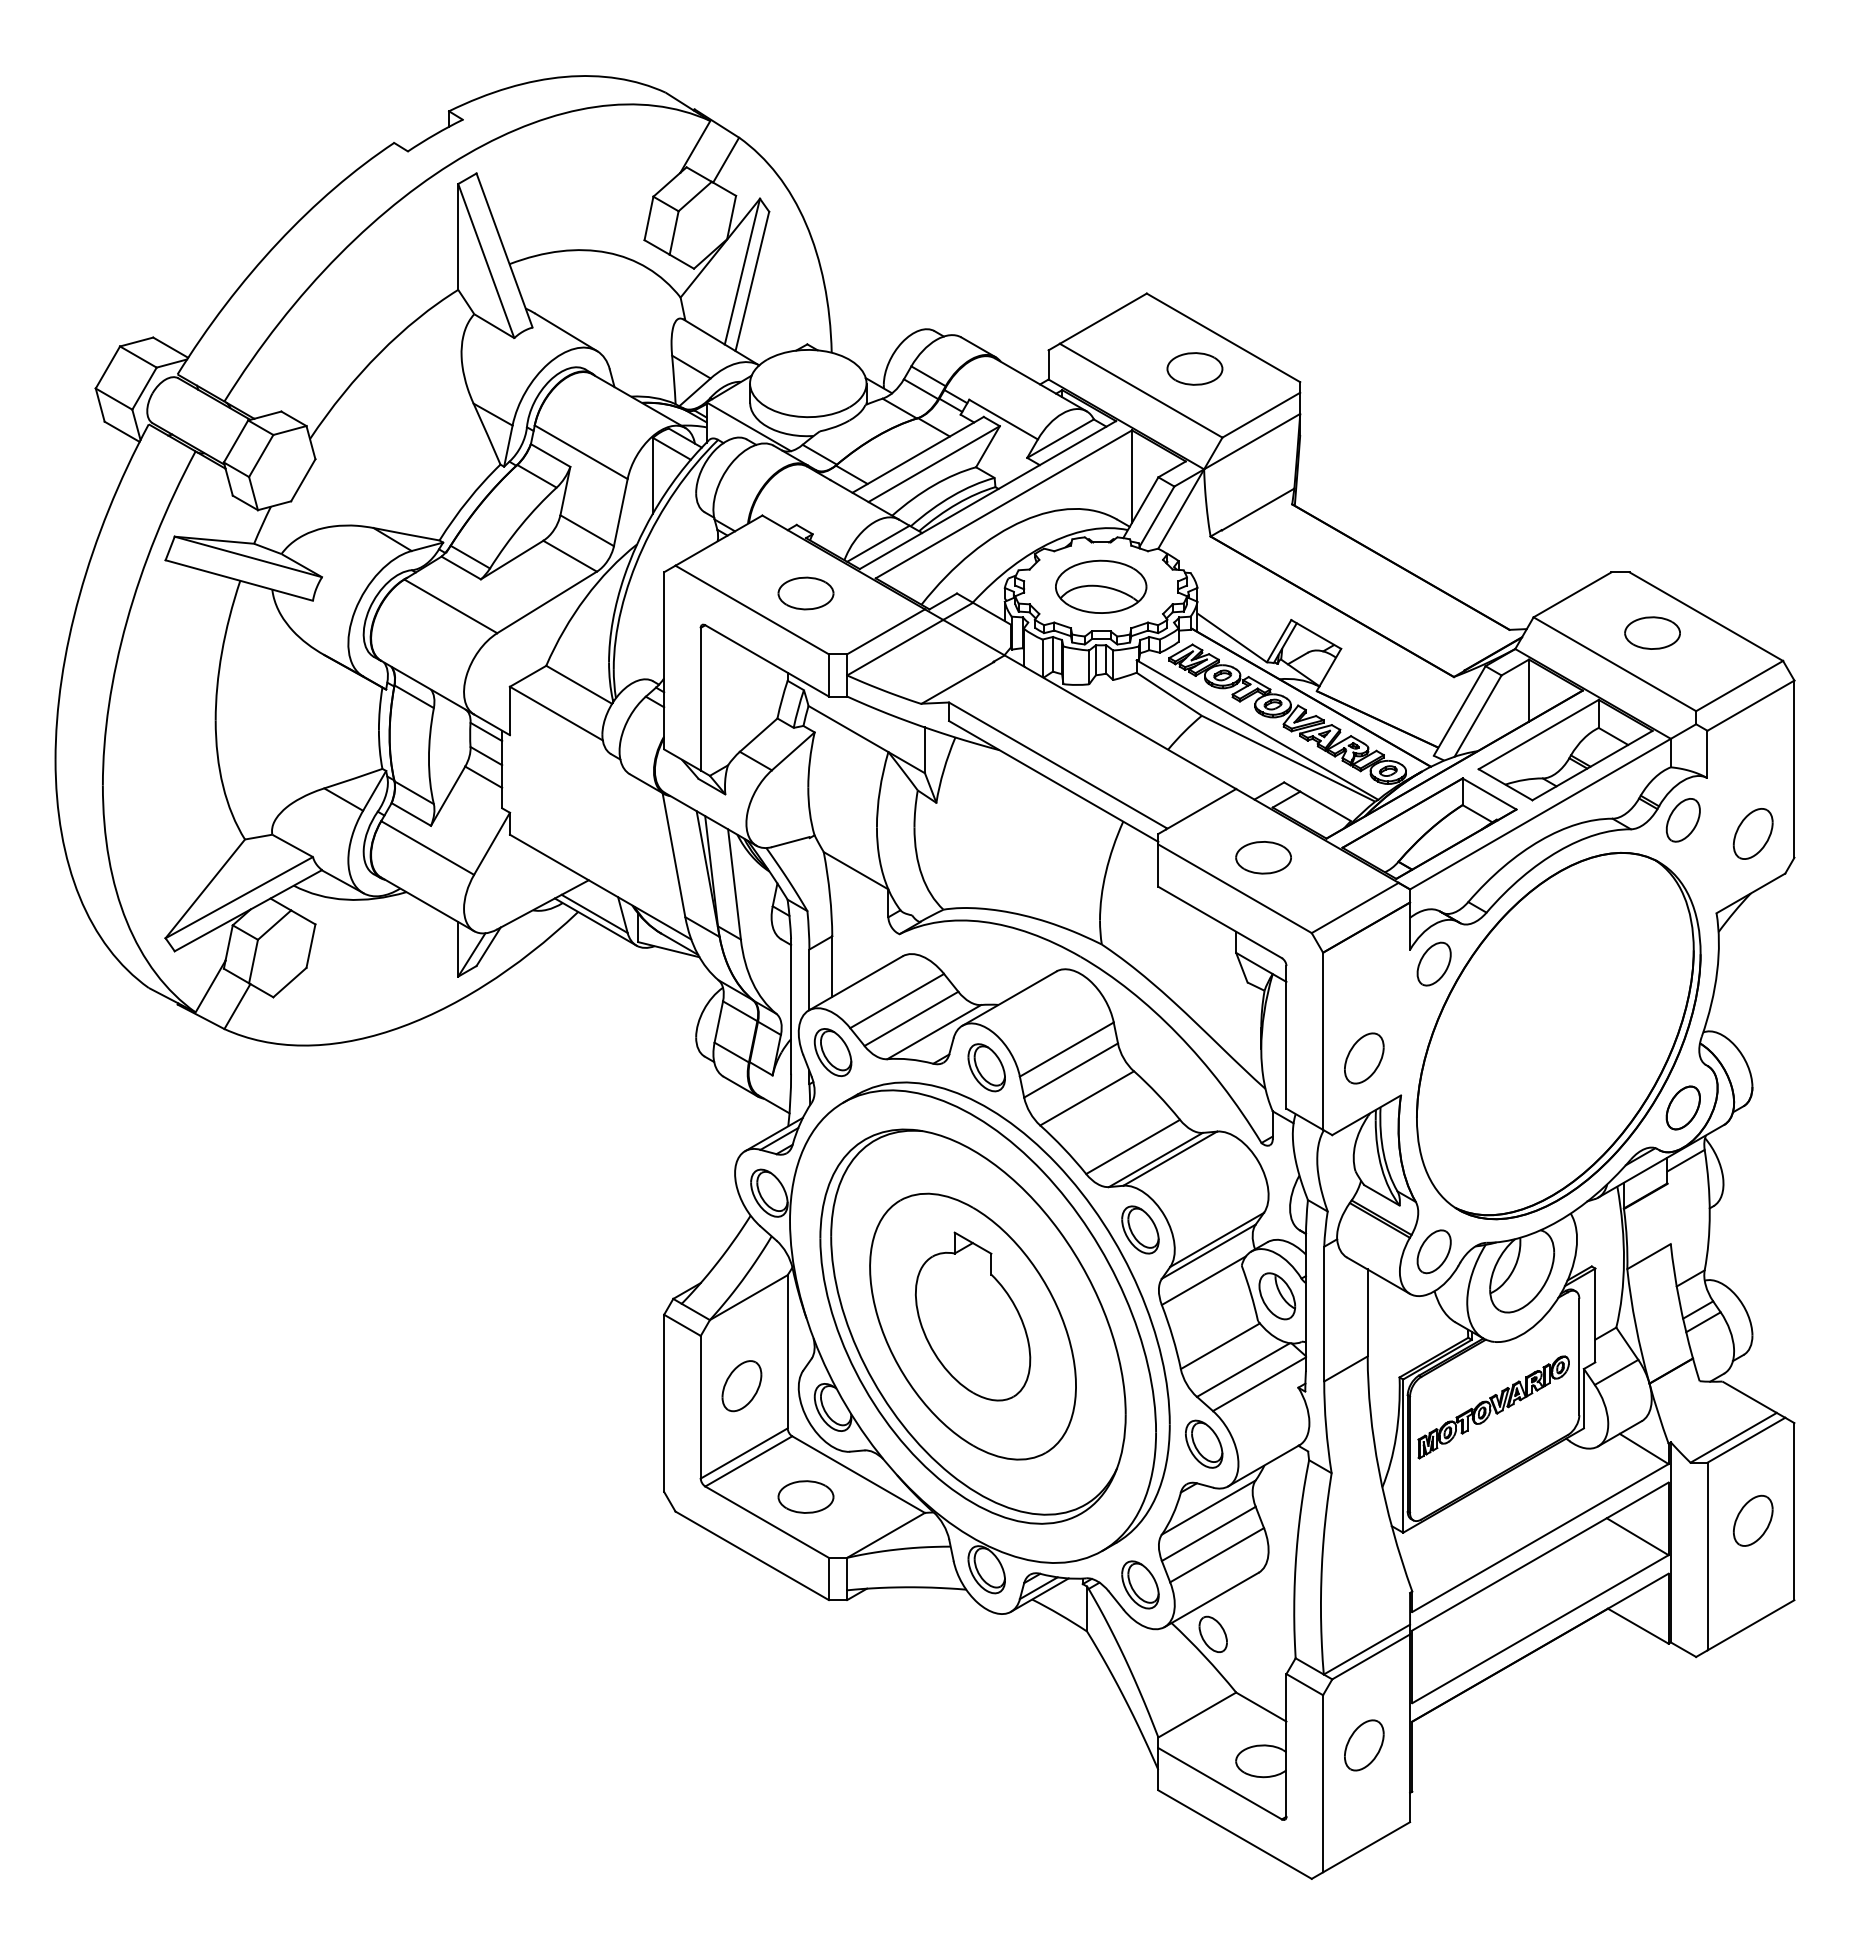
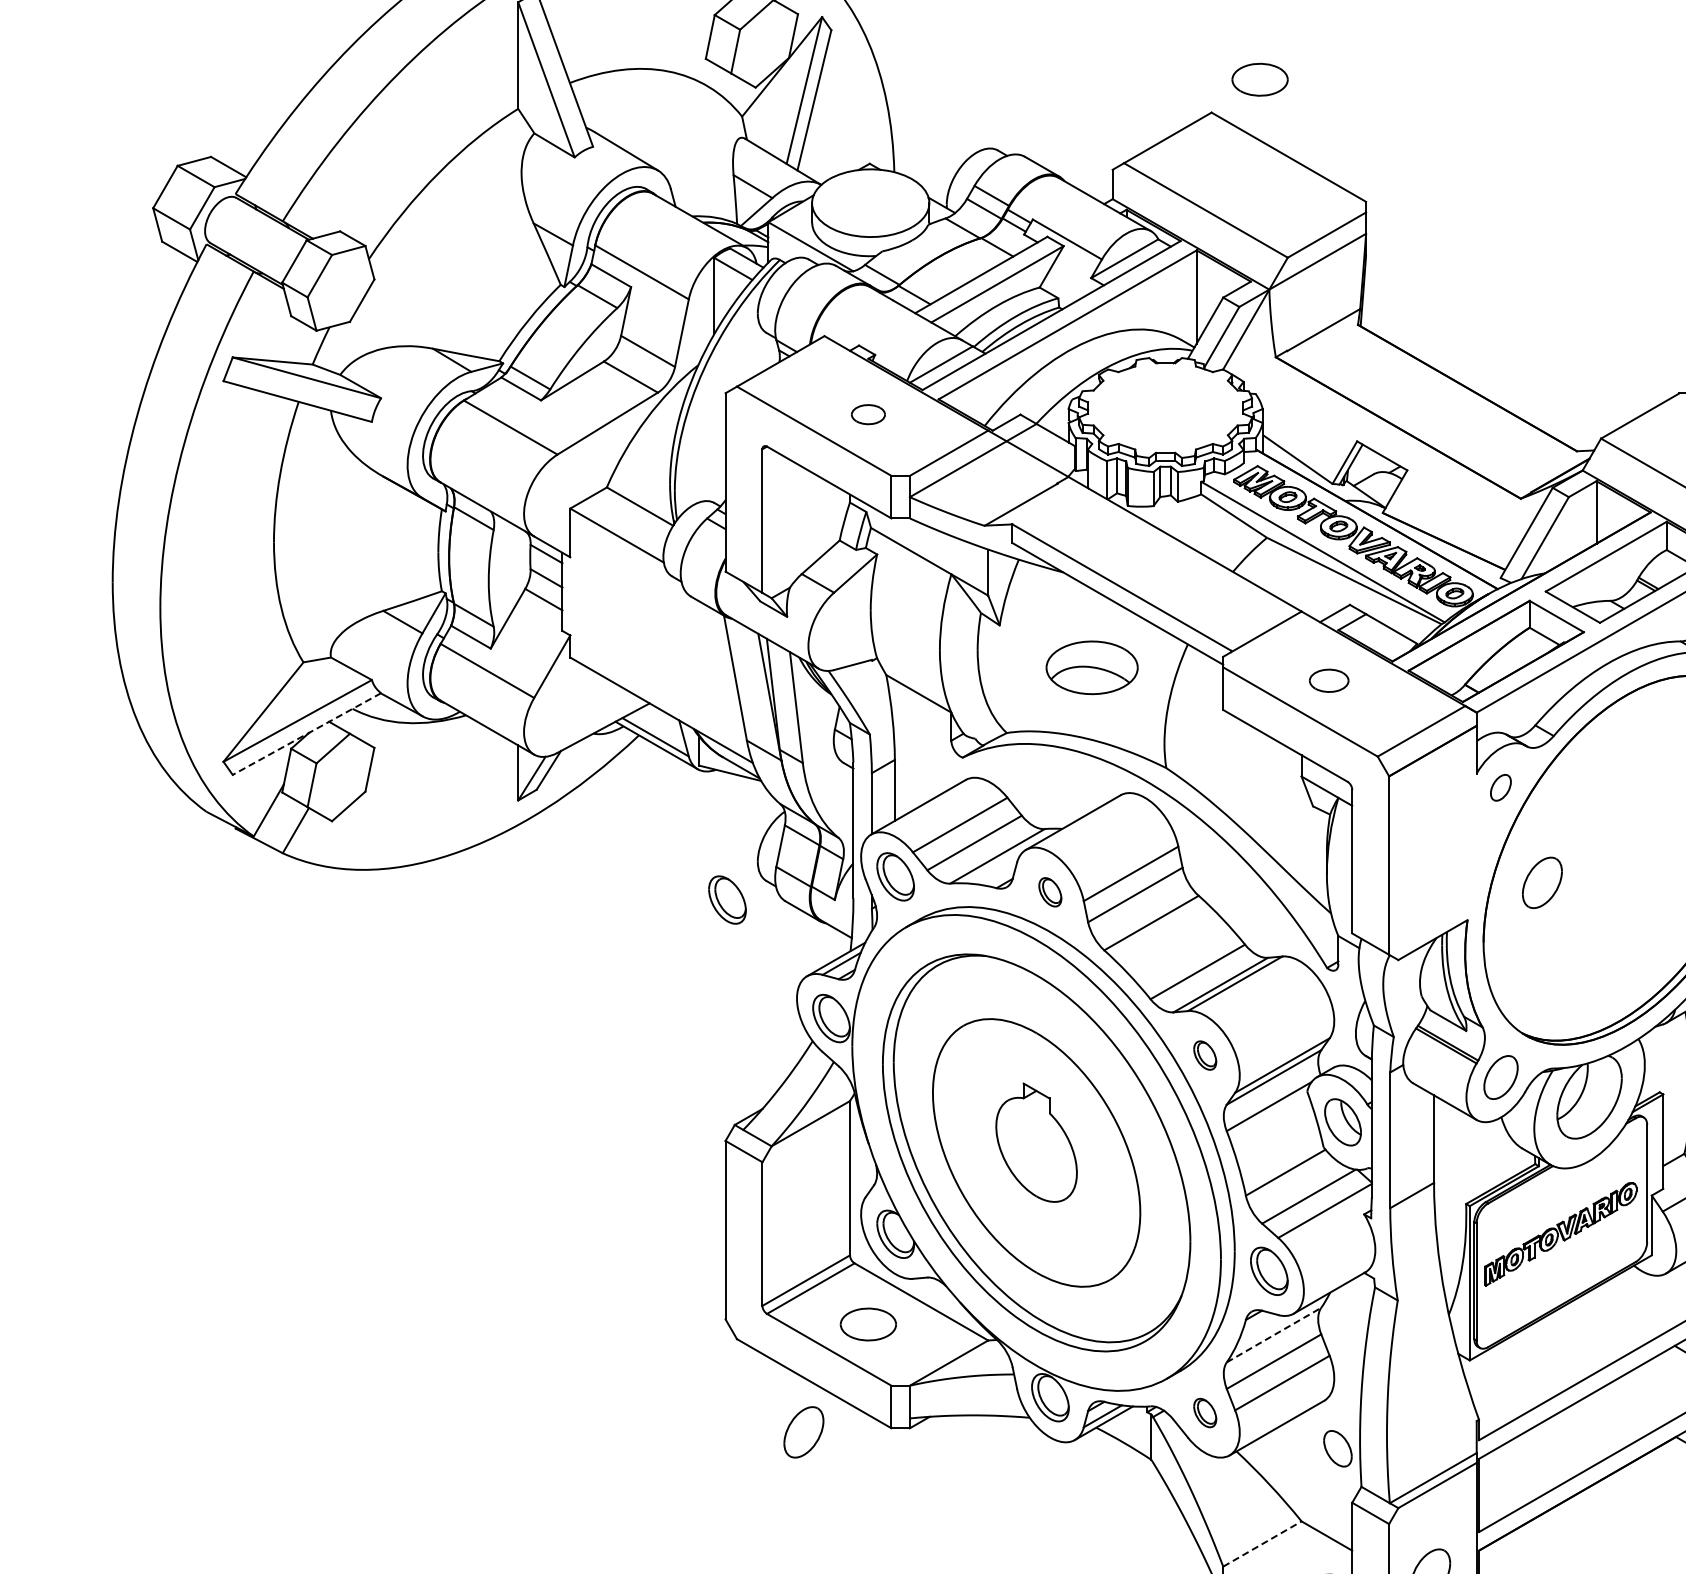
part: (1194, 368) -> (1259, 79), moved
part: (1101, 586) -> (1092, 667), moved
part: (805, 593) -> (867, 414), size x0.6
part: (1263, 857) -> (1329, 680), size x0.7
line: (247, 910) -> (306, 733), solid -> dashed
part: (1433, 963) -> (1500, 787), size x0.6
part: (1364, 1058) -> (1542, 882), moved
part: (986, 1067) -> (1050, 891), size x0.6
part: (665, 1075) -> (726, 900), added
part: (1140, 1229) -> (1205, 1055), size x0.6
part: (972, 1316) -> (1036, 1142), size x0.7
part: (741, 1386) -> (803, 1432), moved
line: (1209, 1507) -> (1274, 1335), solid -> dashed
part: (1140, 1584) -> (1205, 1412), size x0.6
part: (1212, 1633) -> (1337, 1447), moved
line: (1197, 1715) -> (1262, 1544), solid -> dashed

